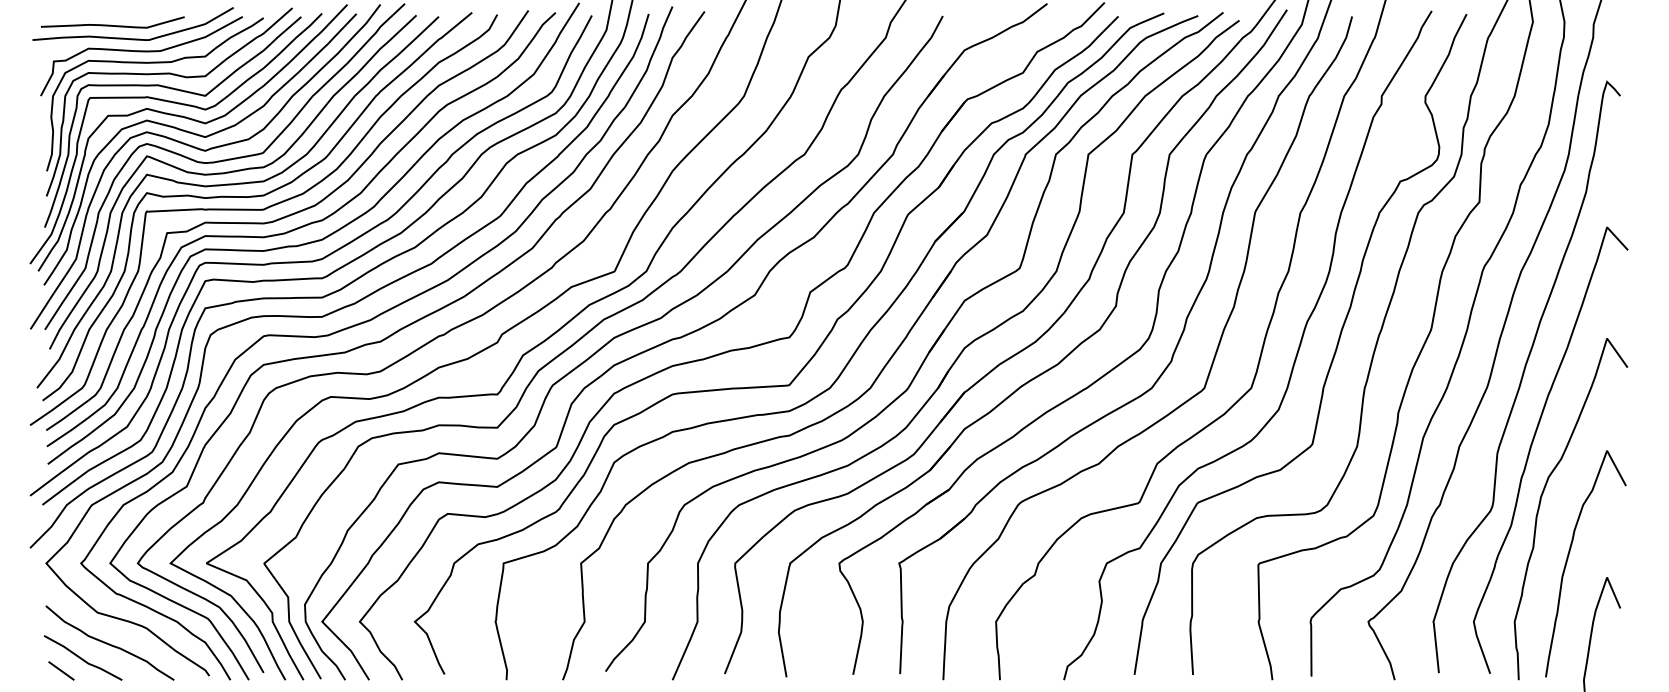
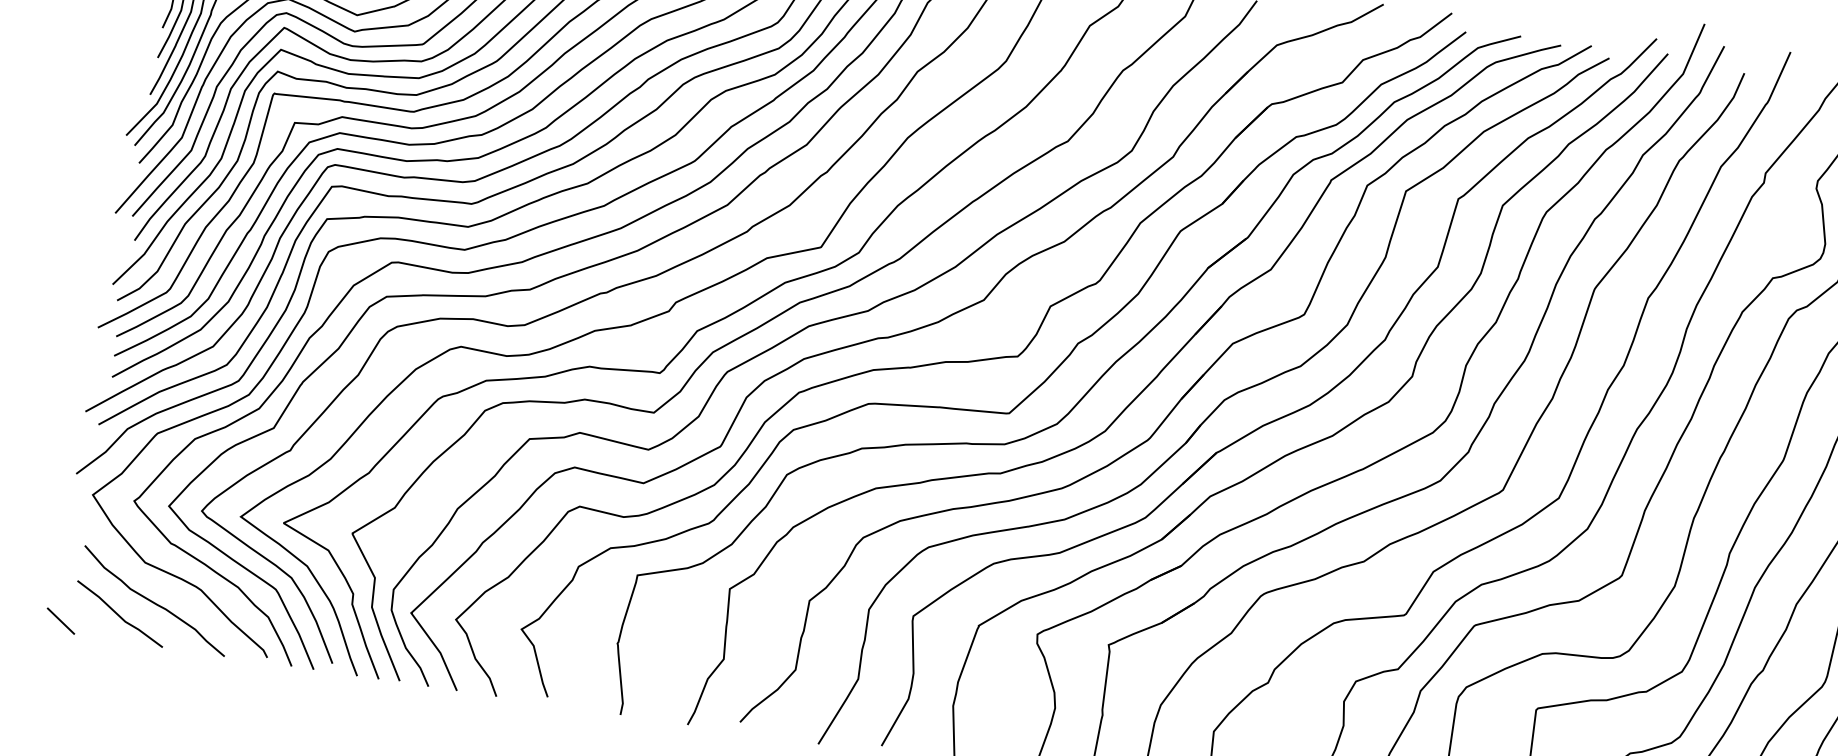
line: (61, 670) -> (61, 620), moved

